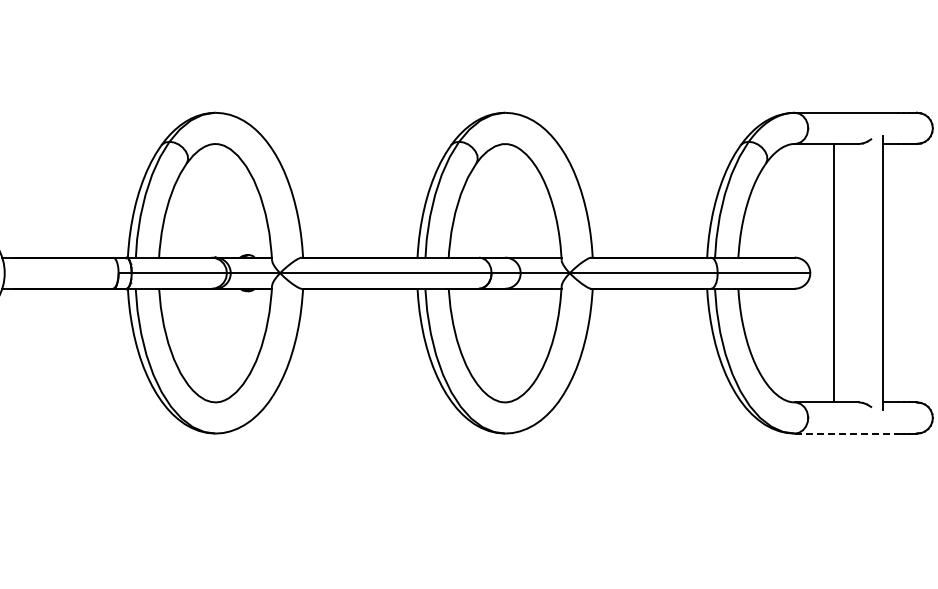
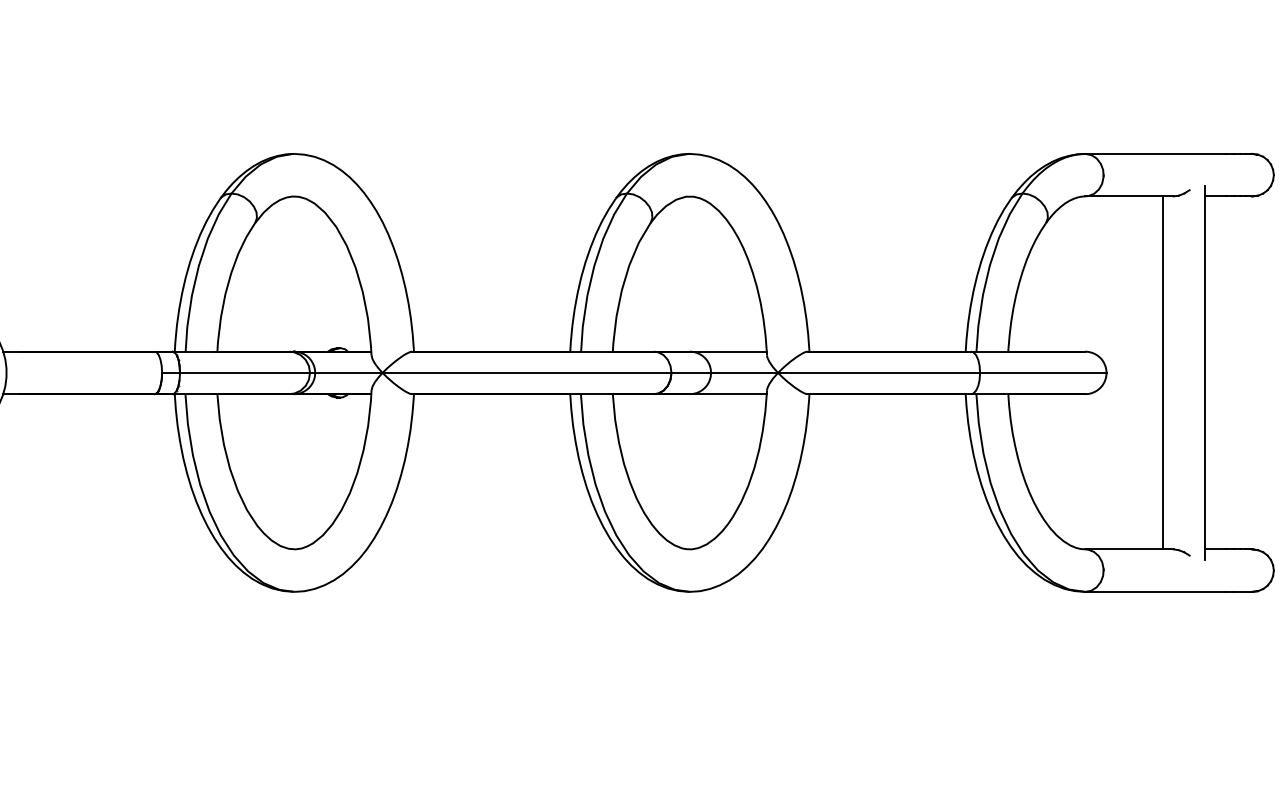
line: (833, 272) -> (1162, 371), moved
line: (846, 433) -> (1155, 591), dashed -> solid

